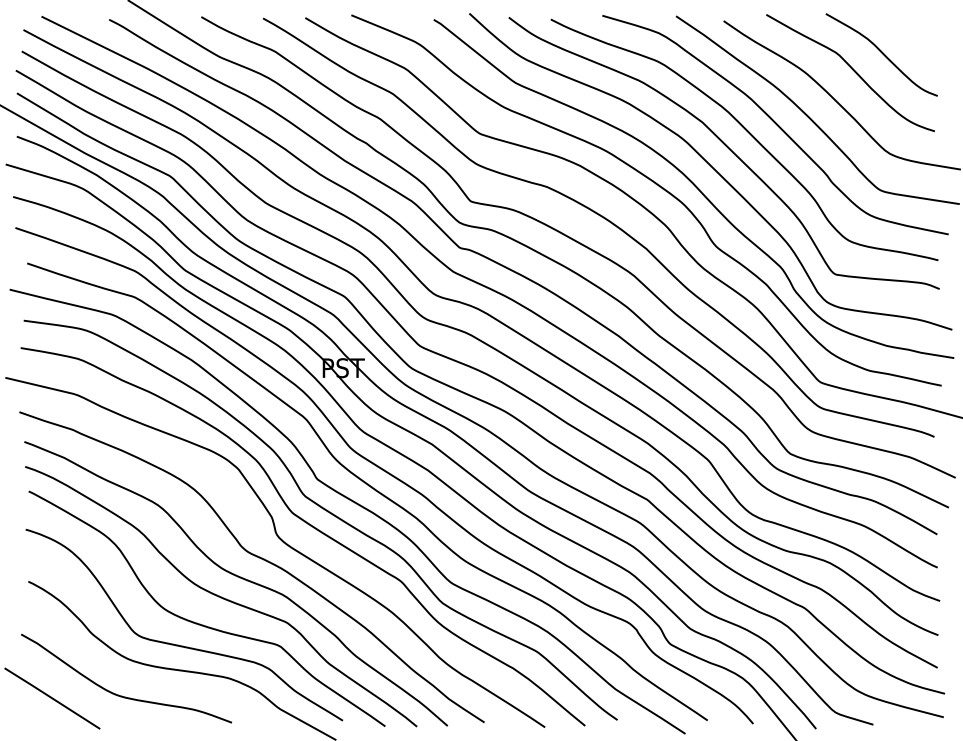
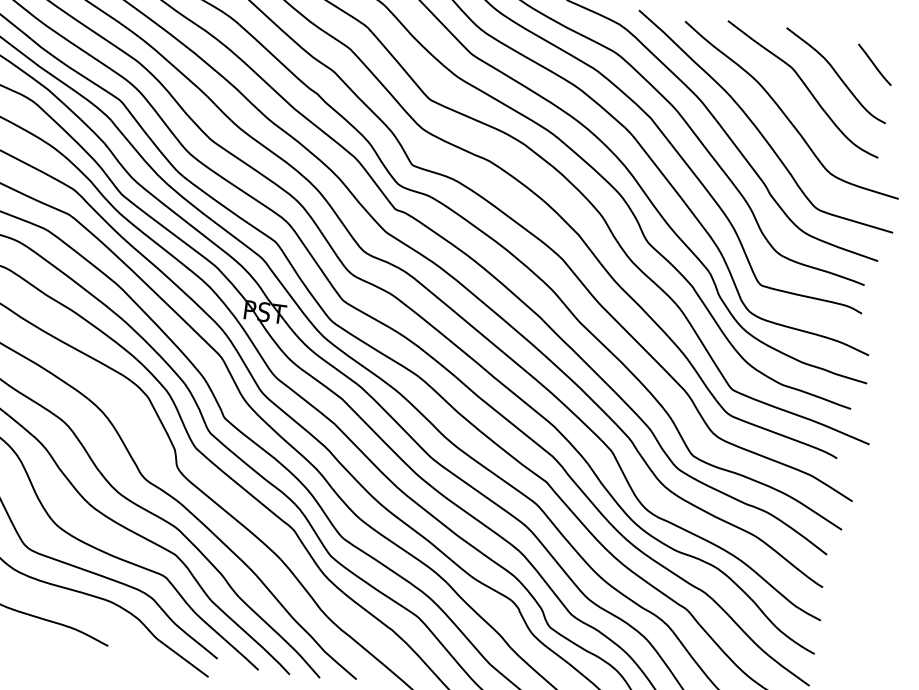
line: (918, 38) -> (874, 64), added

